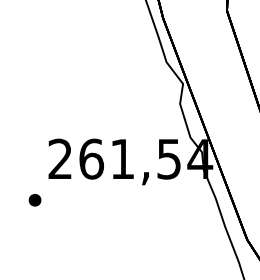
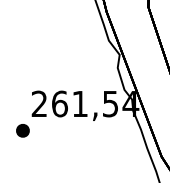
part: (34, 199) -> (22, 130), size x1.67

